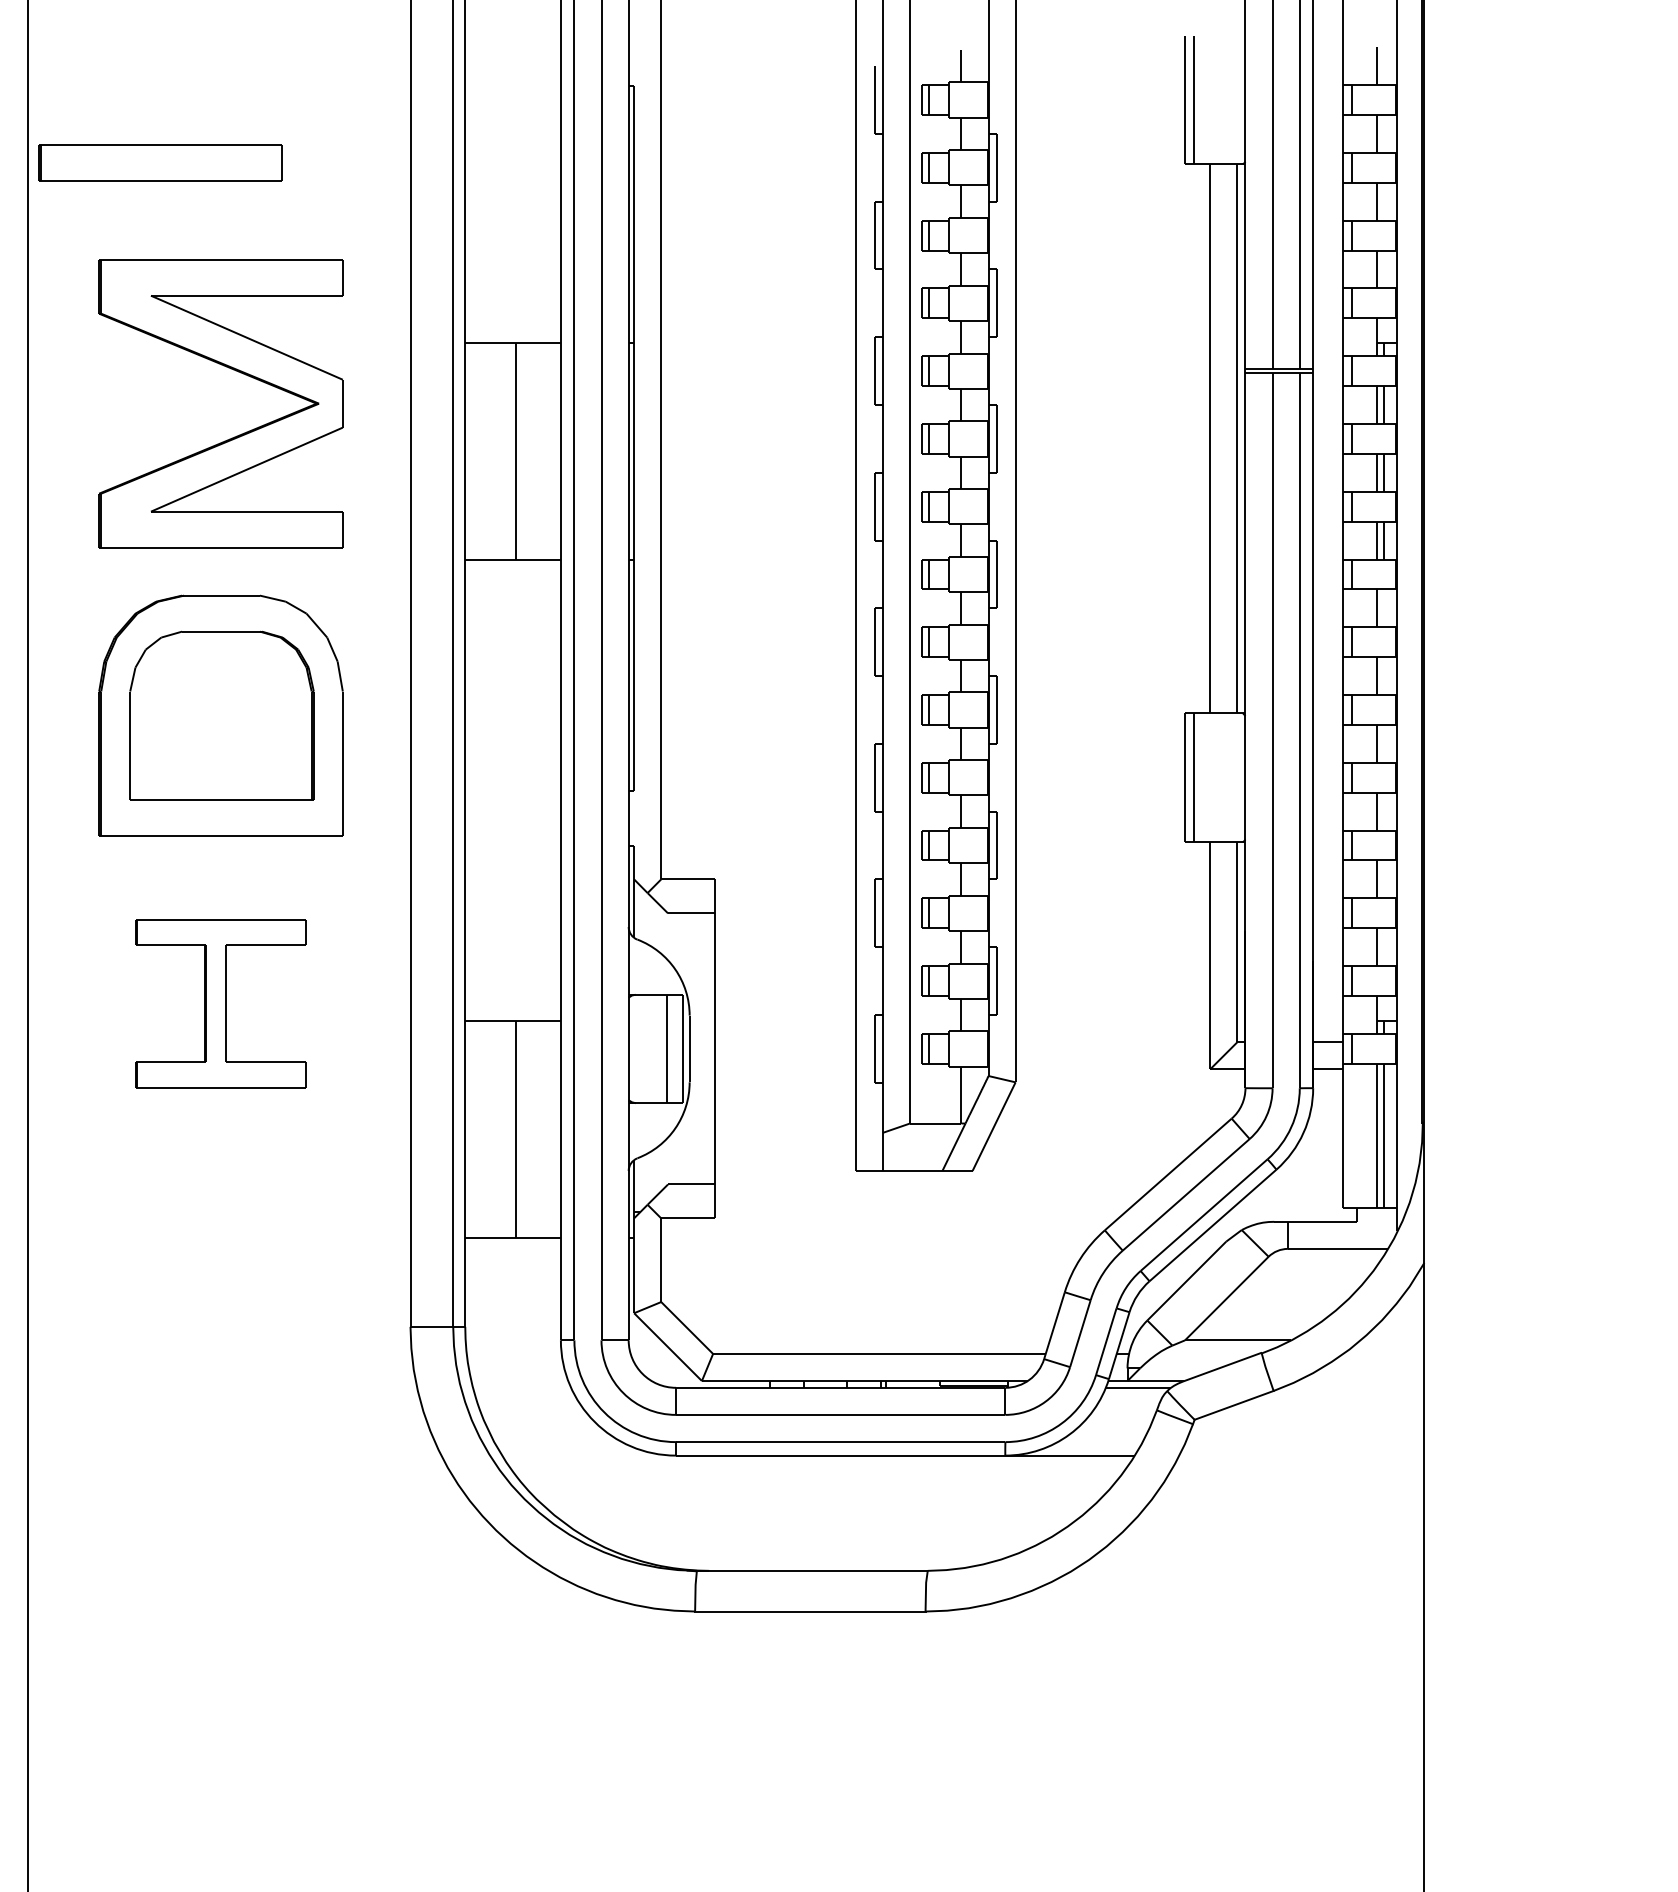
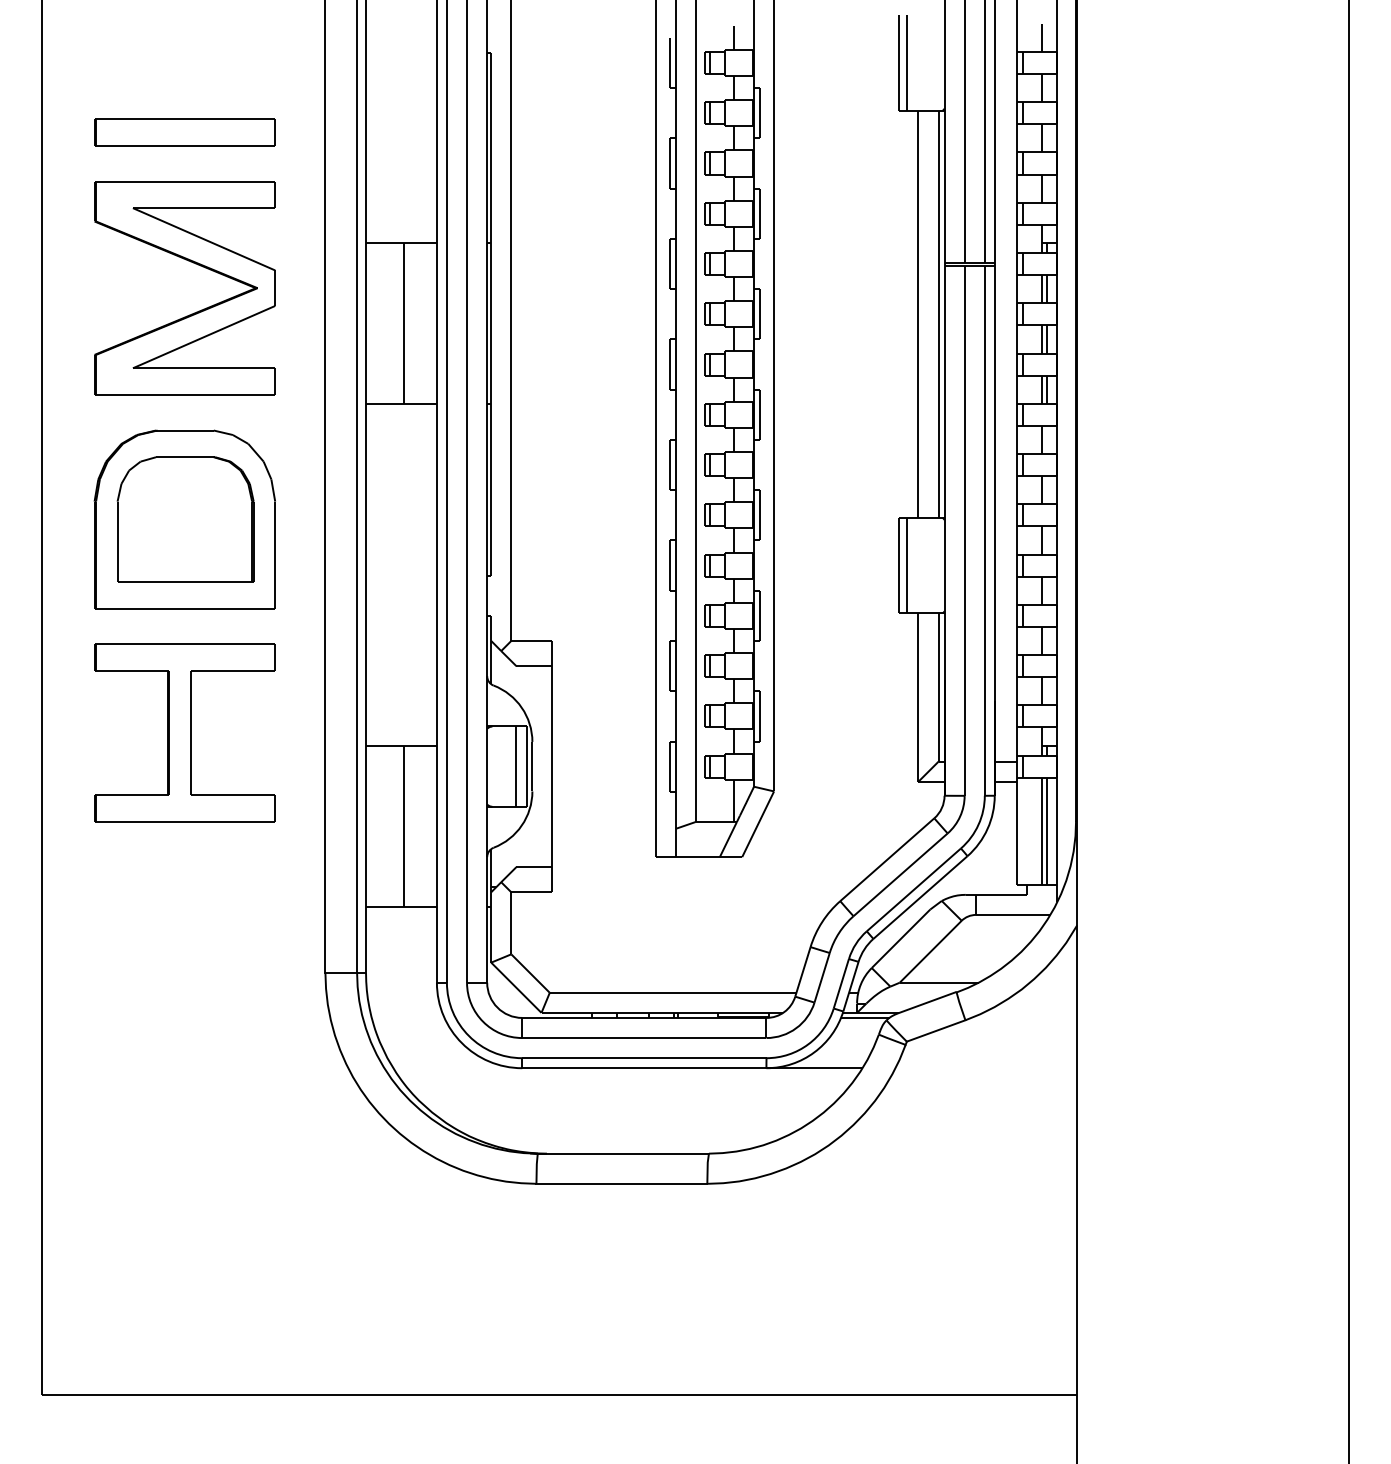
part: (159, 162) -> (184, 132), moved
part: (220, 1002) -> (184, 732), size x1.43

